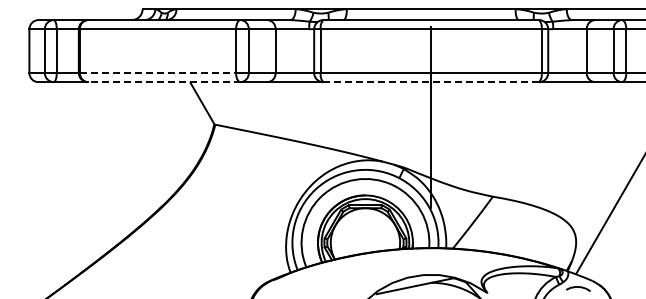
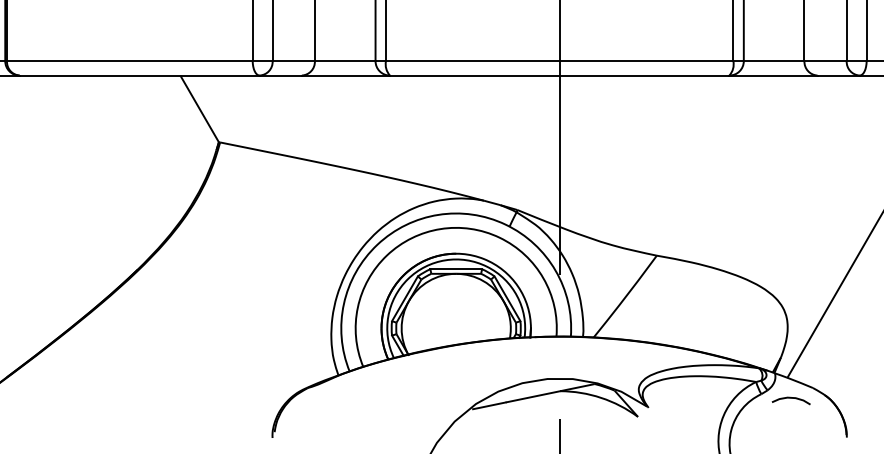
line: (158, 73) -> (130, 61), dashed -> solid
line: (163, 82) -> (138, 76), dashed -> solid
line: (431, 82) -> (560, 76), dashed -> solid

